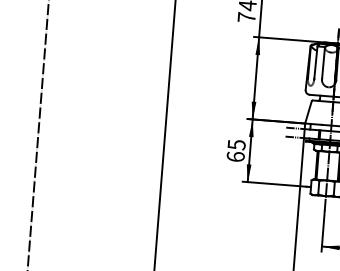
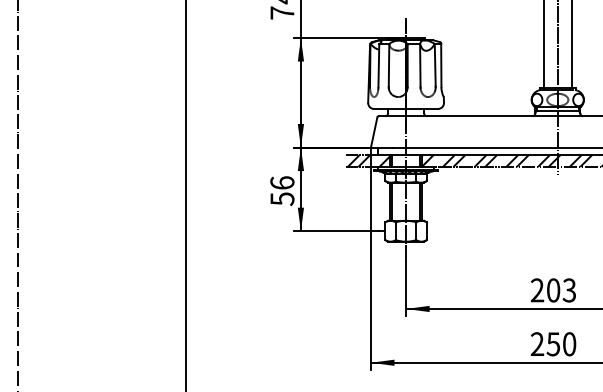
hatch: (302, 133) -> (368, 160), added
text: (236, 150) -> (282, 190), 65 -> 56

